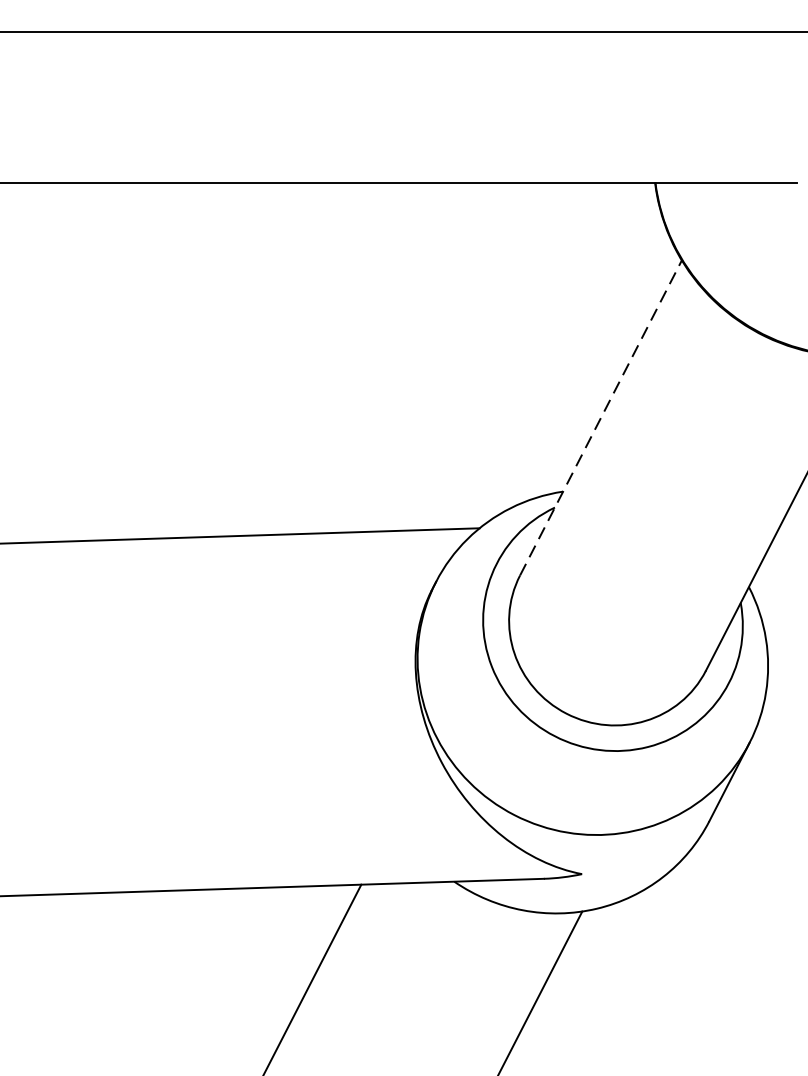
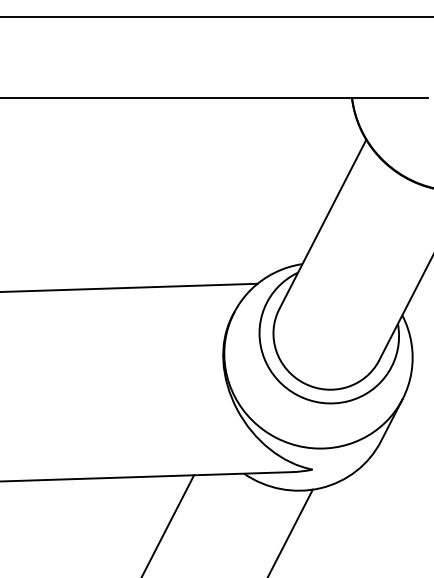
line: (602, 417) -> (323, 224), dashed -> solid

